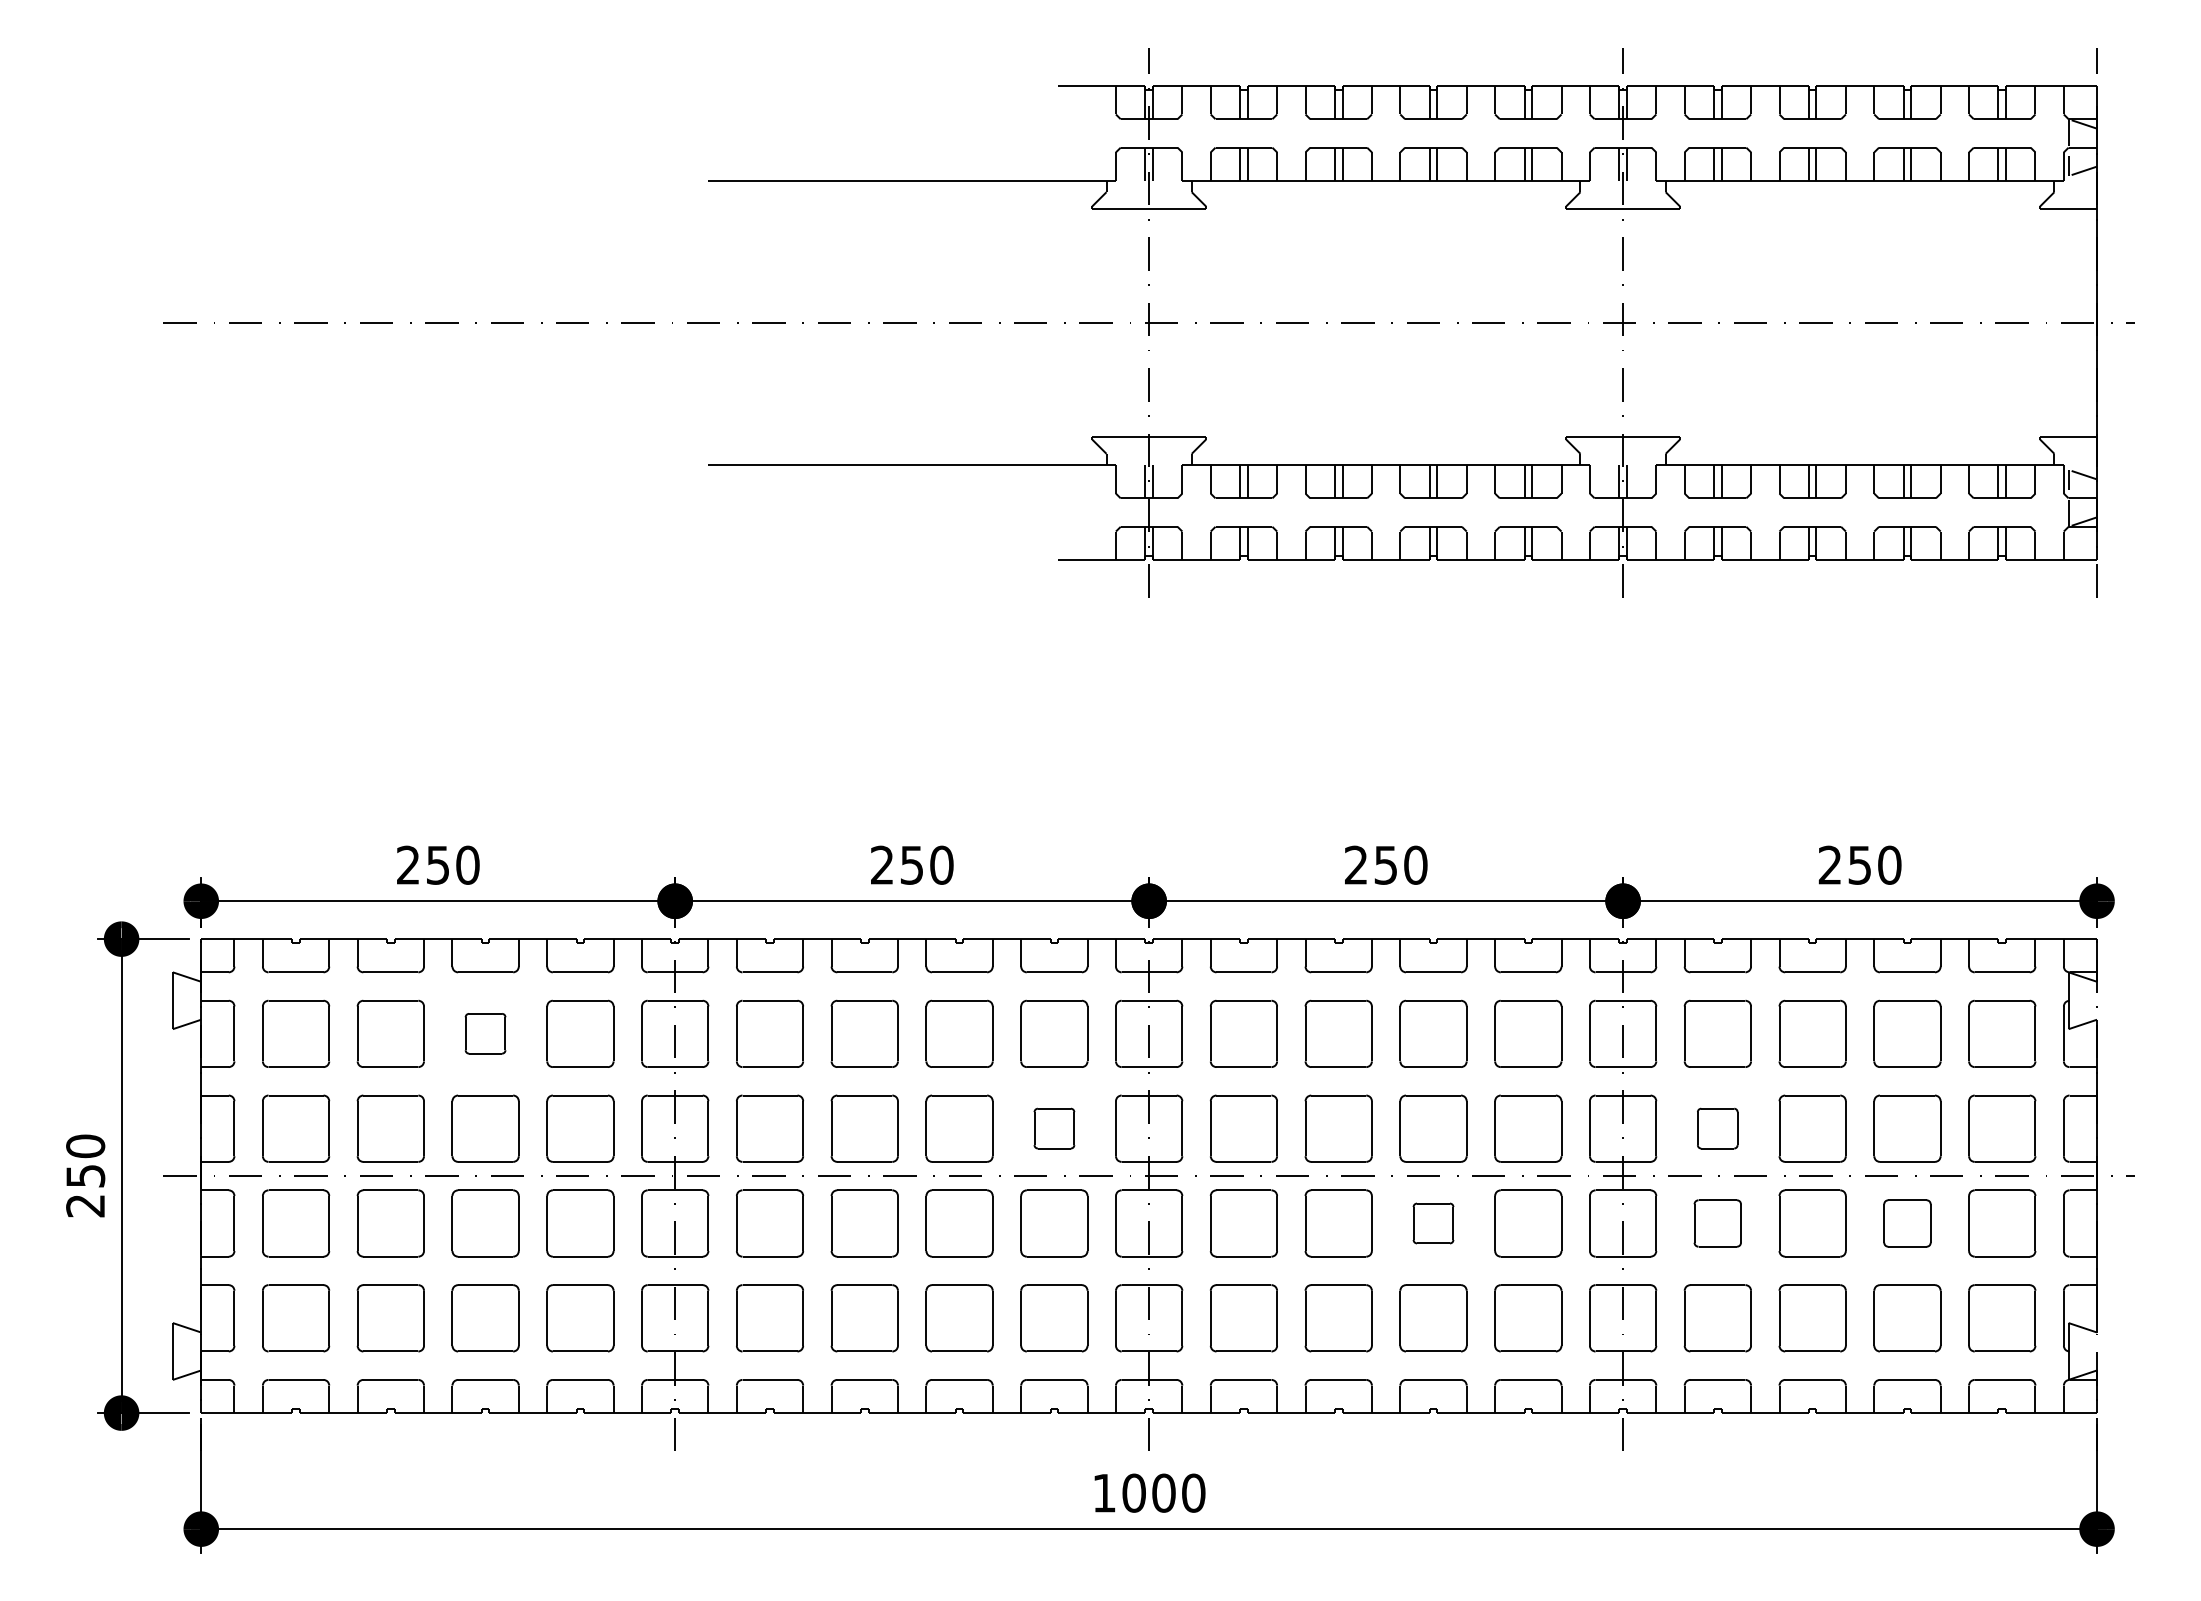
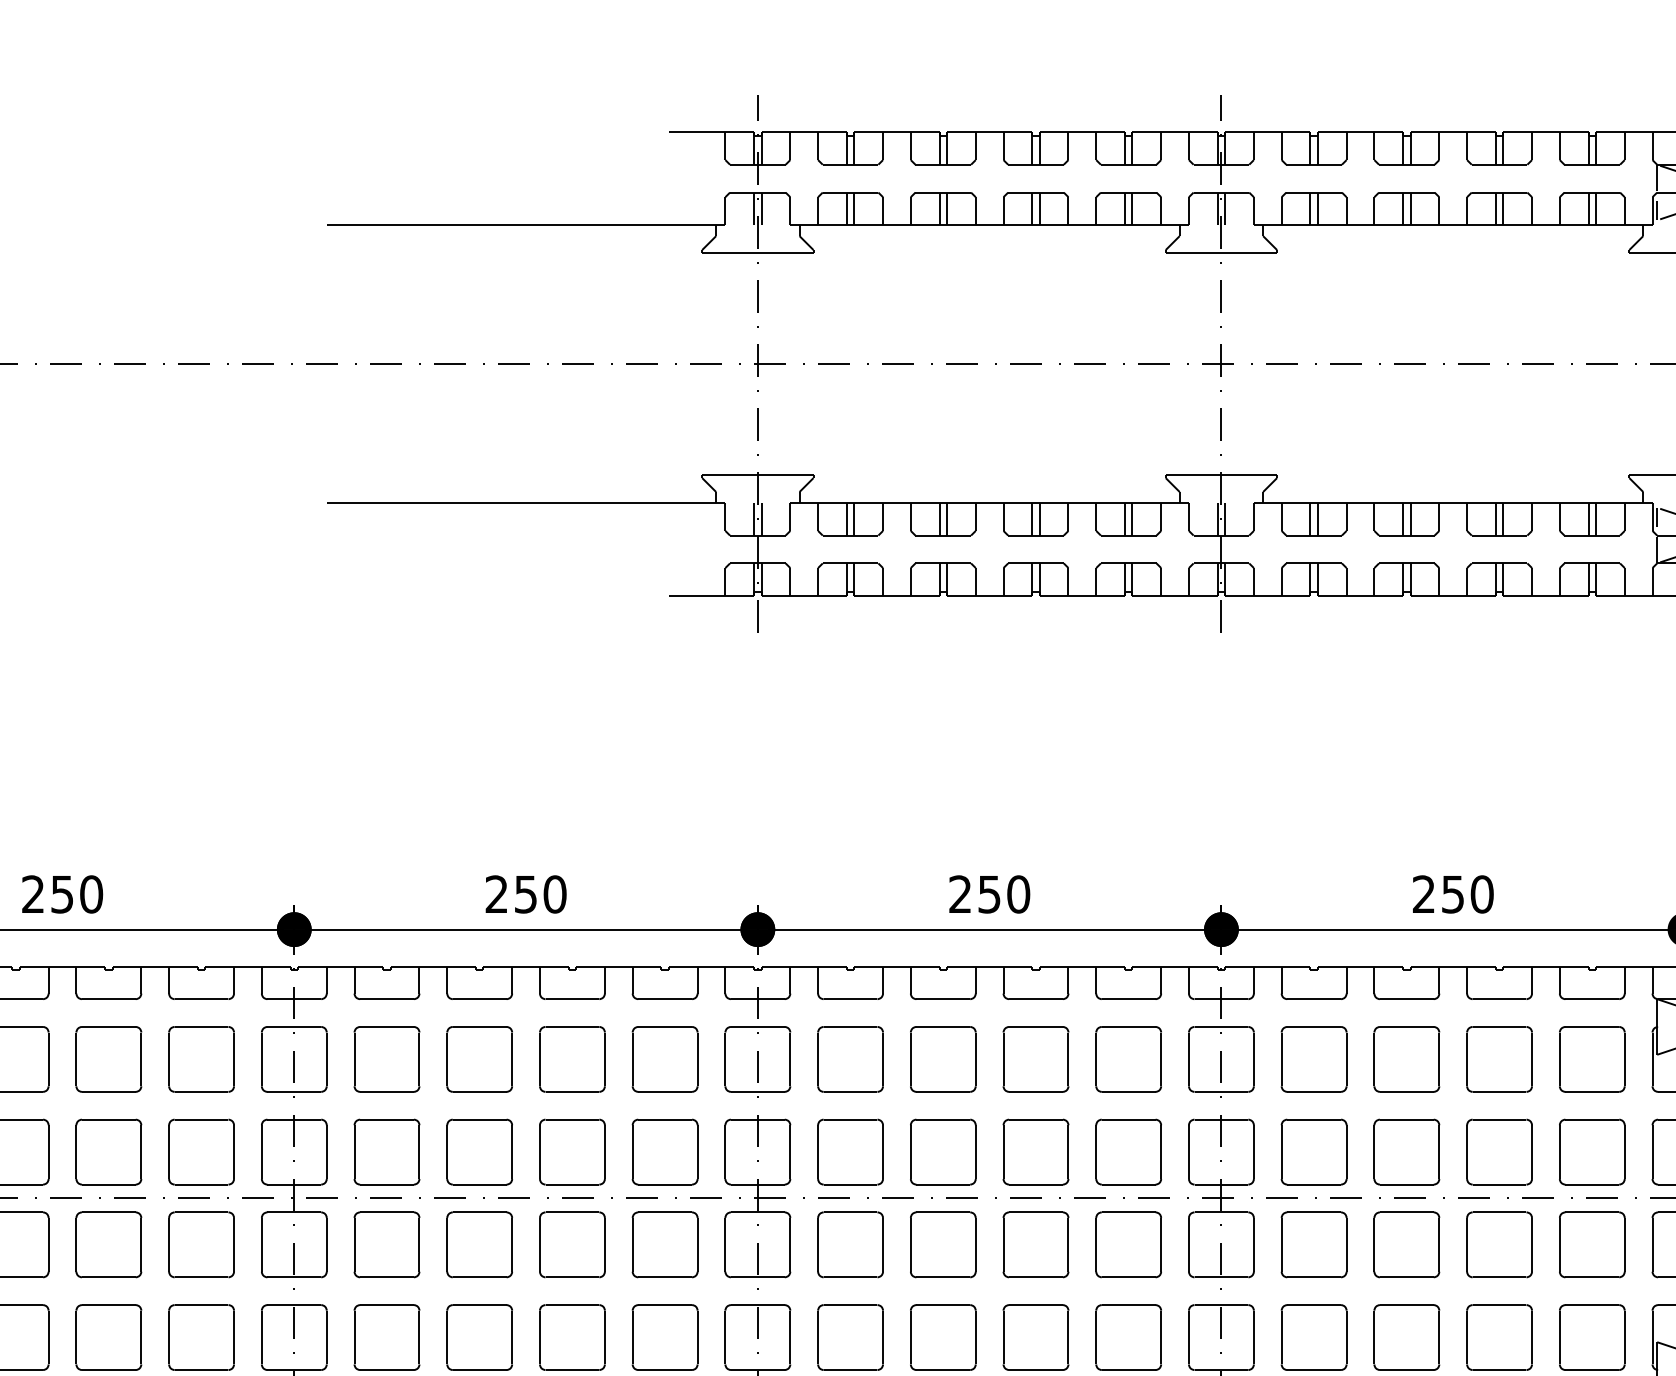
part: (485, 1033) -> (108, 1058), size x1.67
part: (1054, 1128) -> (665, 1151), size x1.67
part: (1717, 1128) -> (1313, 1151), size x1.67
part: (1433, 1223) -> (1035, 1244), size x1.67
part: (1717, 1223) -> (1313, 1244), size x1.43
part: (1907, 1223) -> (1499, 1244), size x1.43

